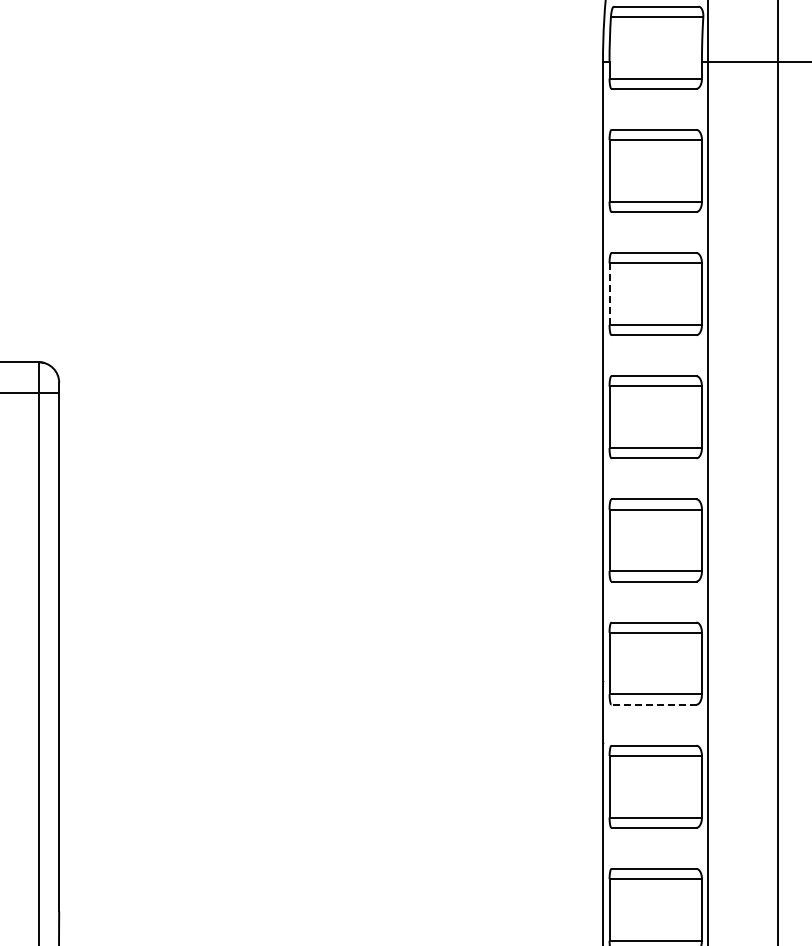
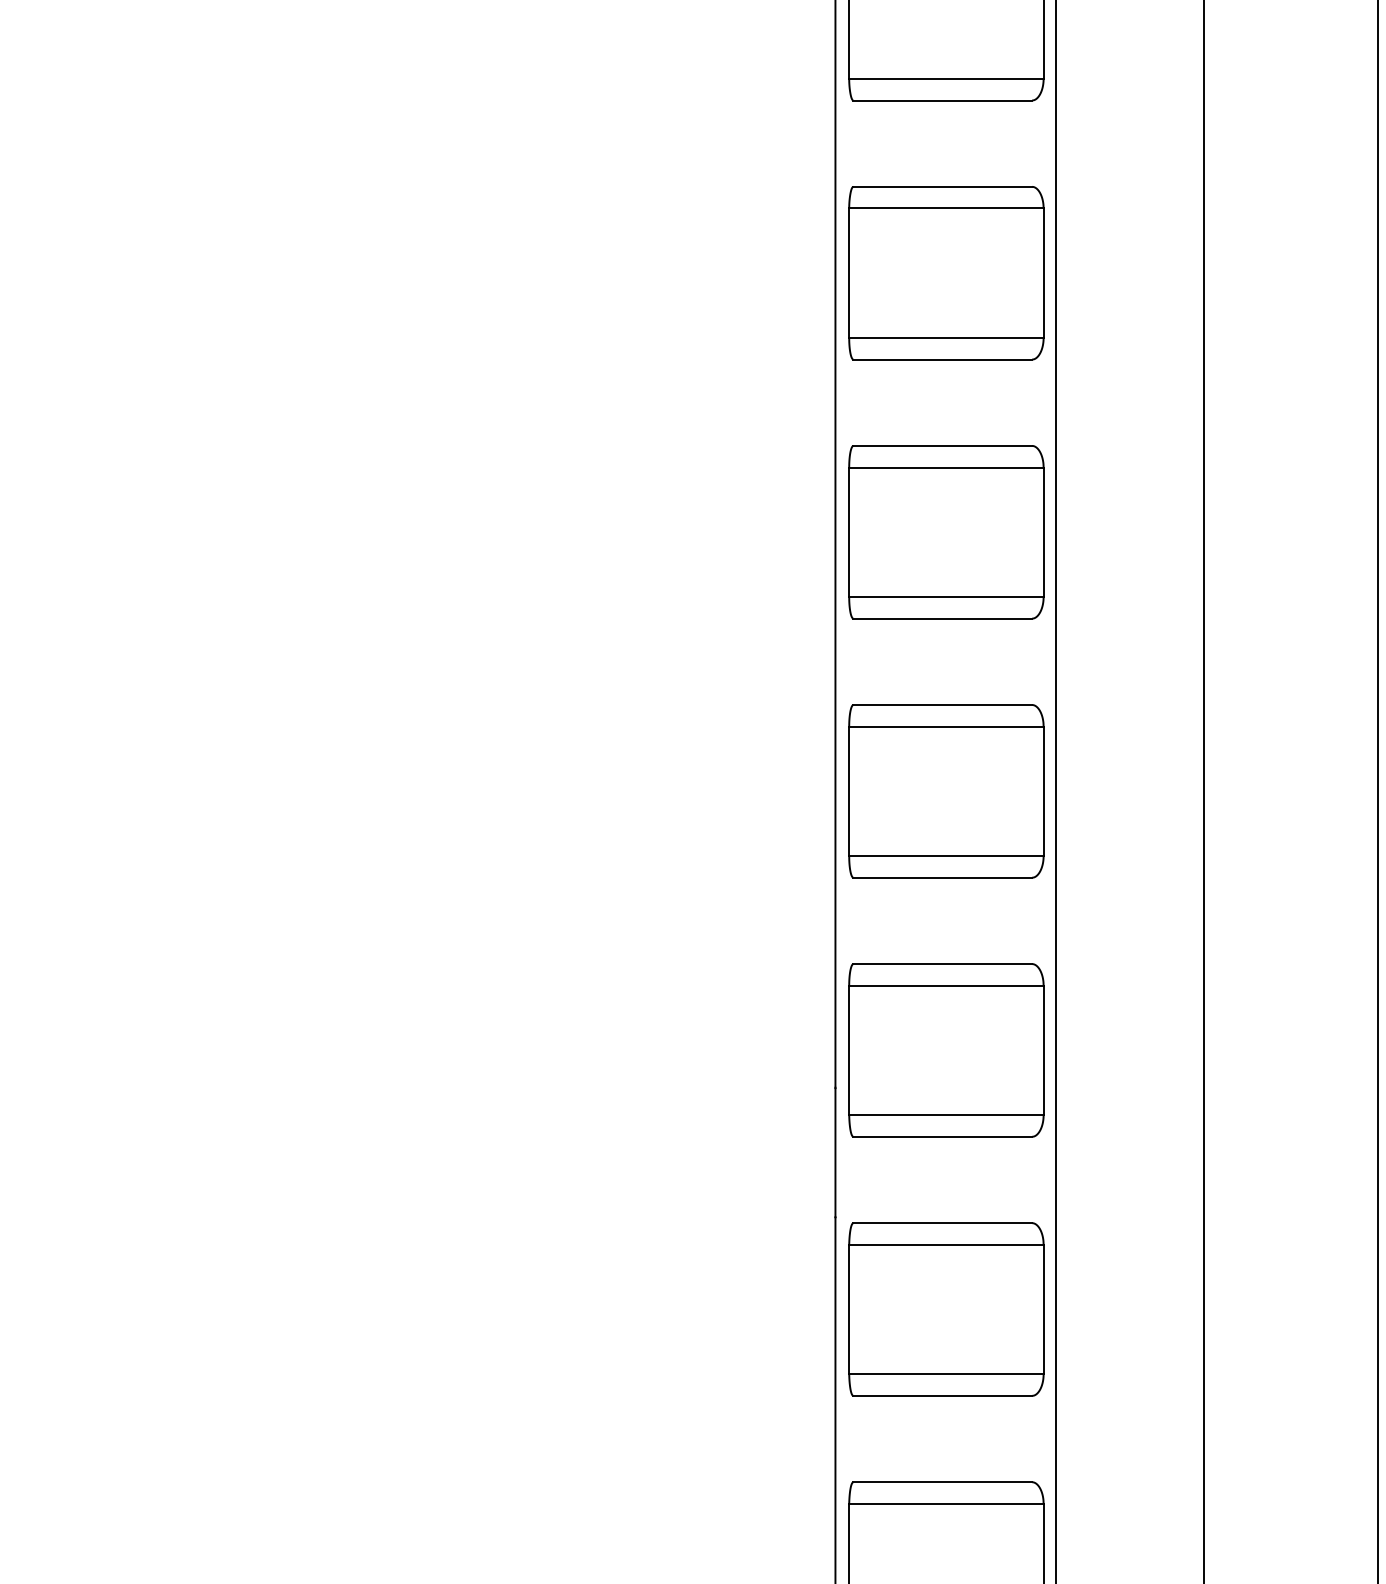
line: (609, 294) -> (849, 274), dashed -> solid
line: (653, 704) -> (941, 1136), dashed -> solid

